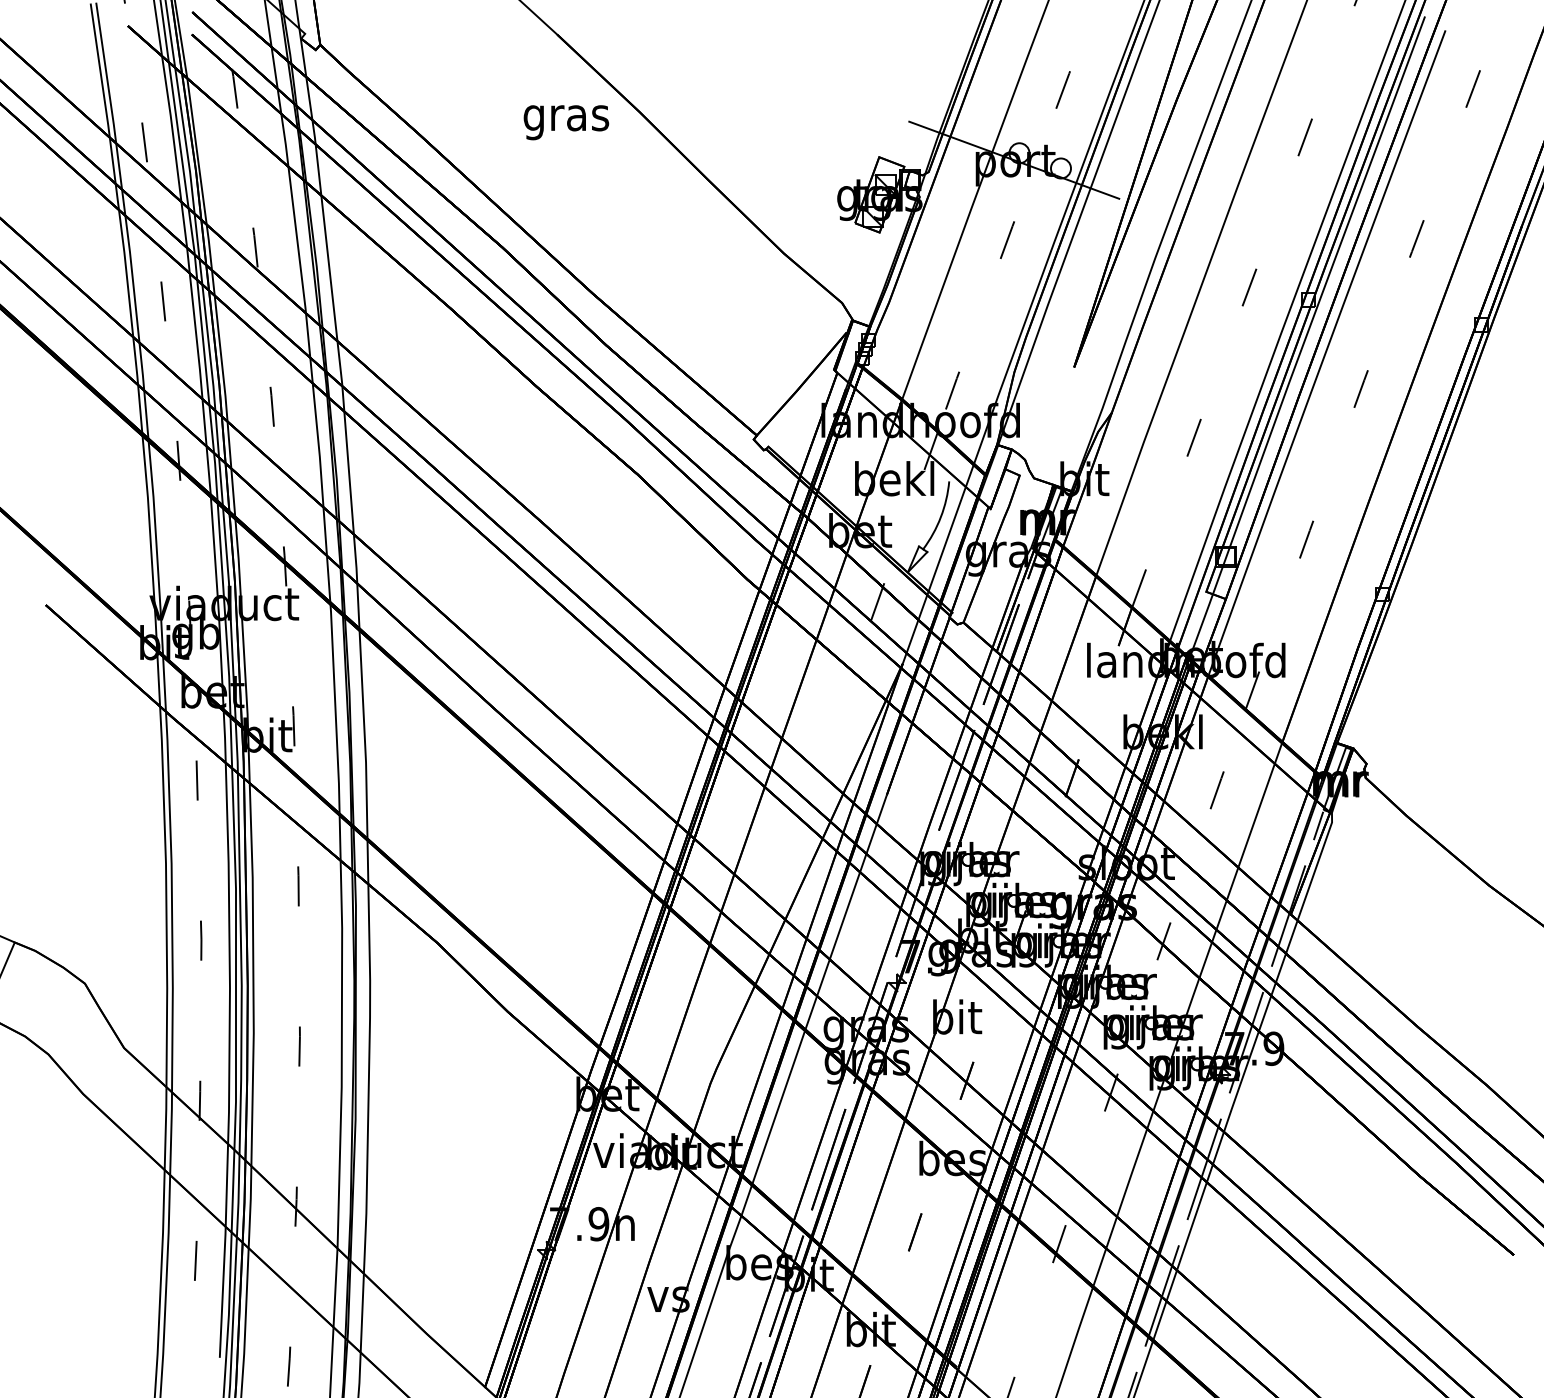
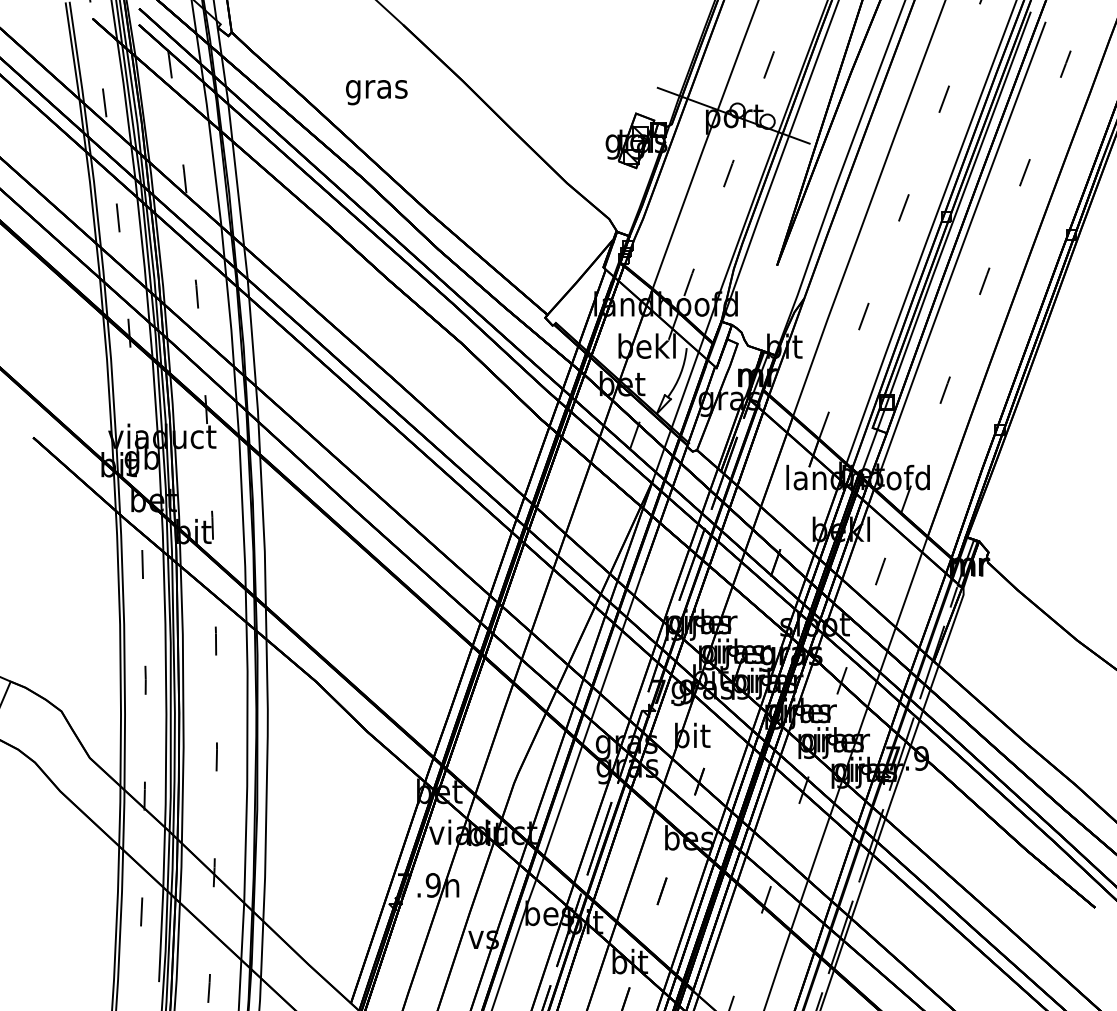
text: (566, 122) -> (376, 92), moved

